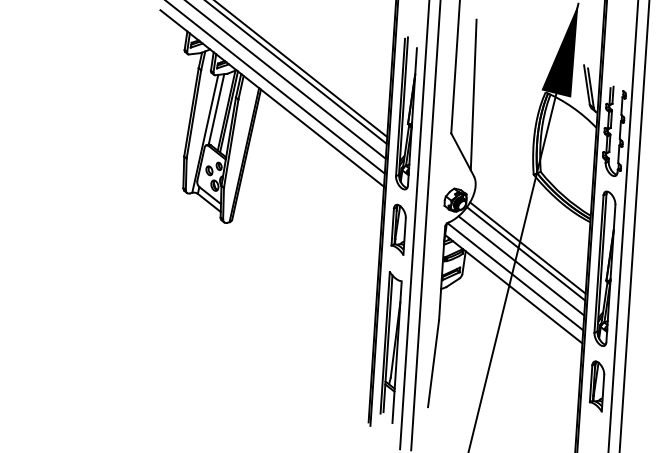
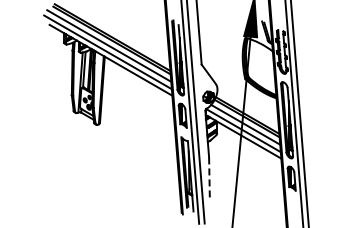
line: (472, 93) -> (209, 43), removed
line: (433, 364) -> (209, 179), solid -> dashed

